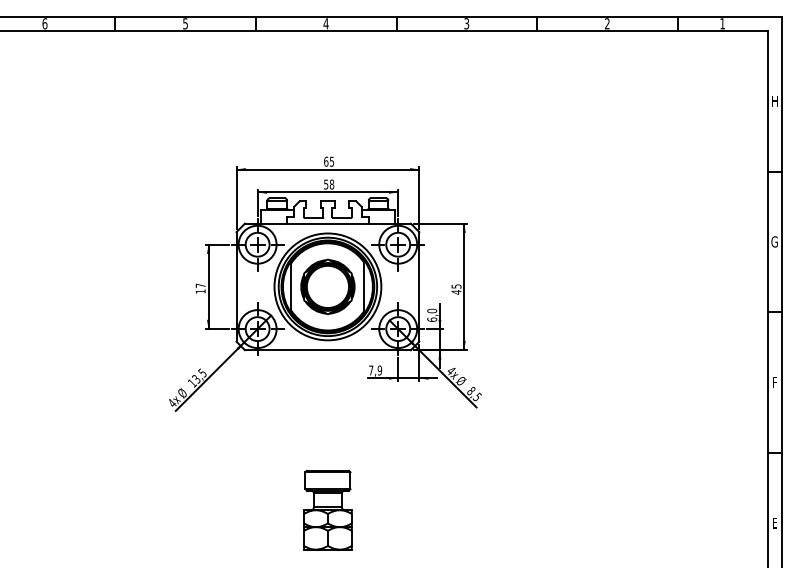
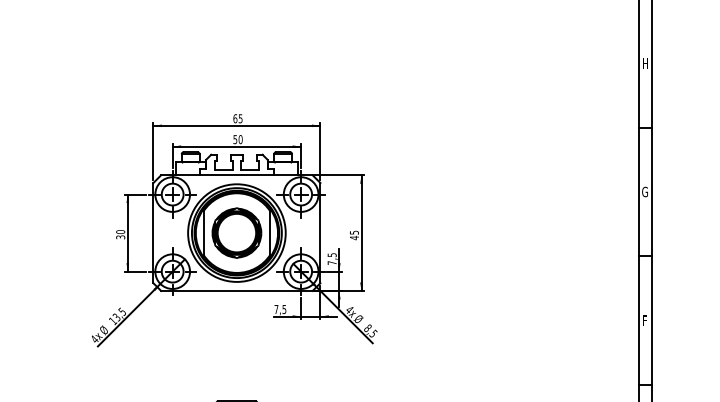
text: (331, 184) -> (240, 139), 58 -> 50
text: (200, 288) -> (120, 234), 17 -> 30
text: (432, 314) -> (332, 258), 6,0 -> 7,5
text: (379, 370) -> (284, 309), 7,9 -> 7,5

